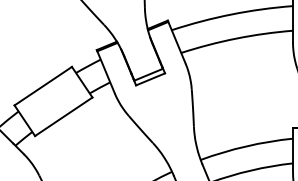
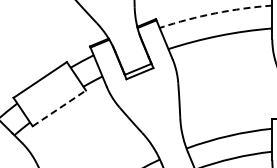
arc: (231, 14) -> (215, 13), solid -> dashed
line: (63, 116) -> (59, 108), solid -> dashed

